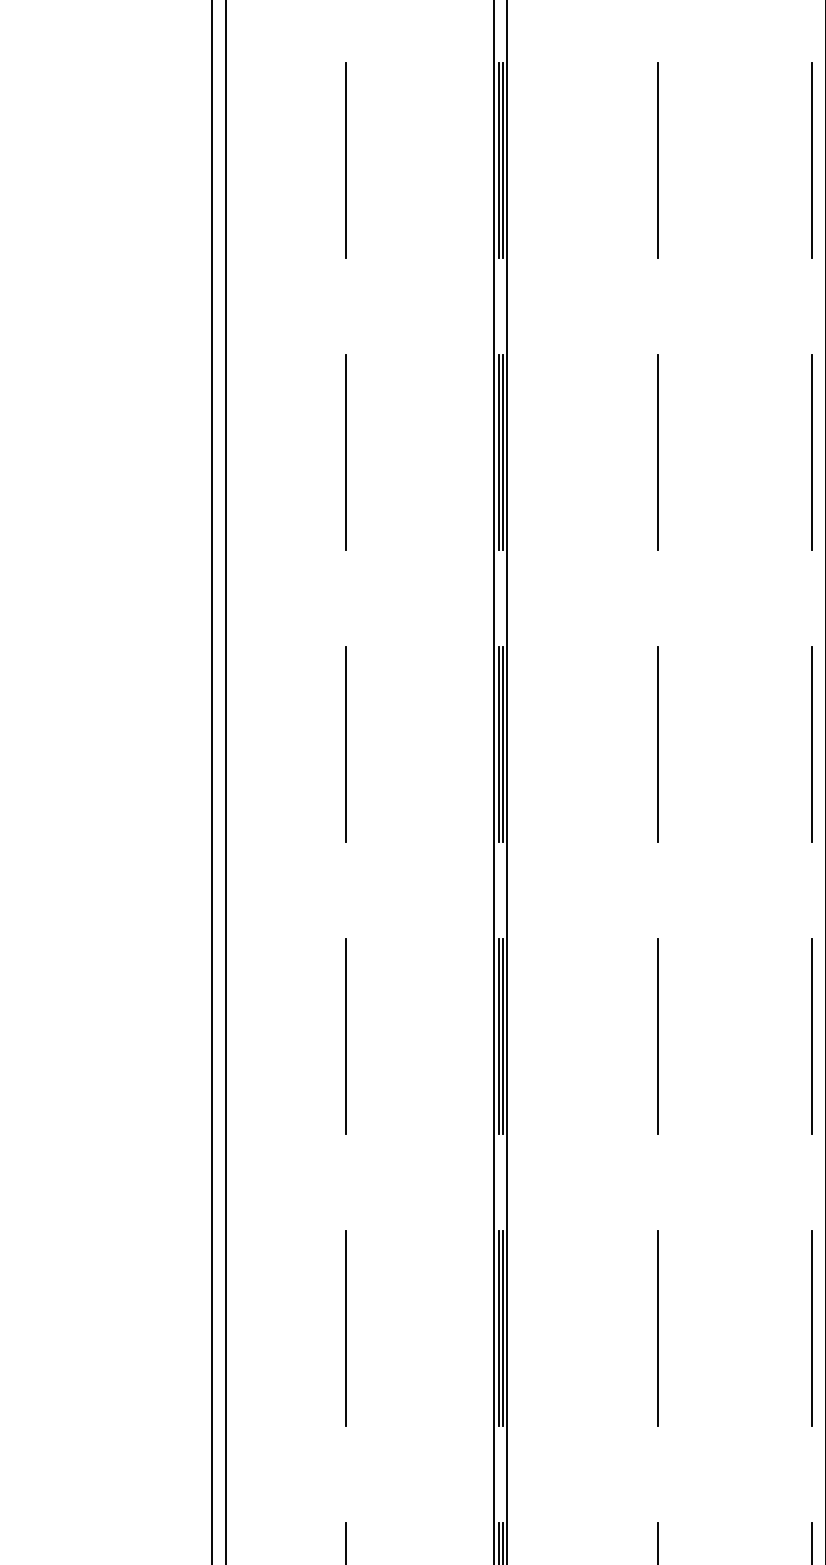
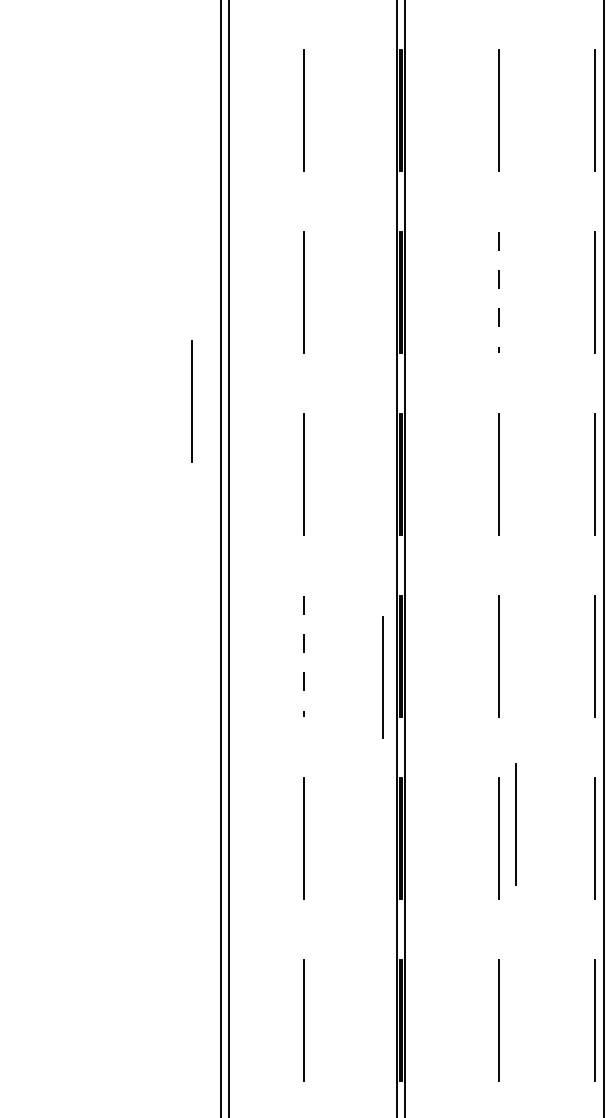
line: (659, 452) -> (499, 292), solid -> dashed
line: (164, 627) -> (191, 401), added
line: (346, 1036) -> (304, 656), solid -> dashed
line: (471, 1070) -> (382, 677), added
line: (684, 1306) -> (515, 824), added

